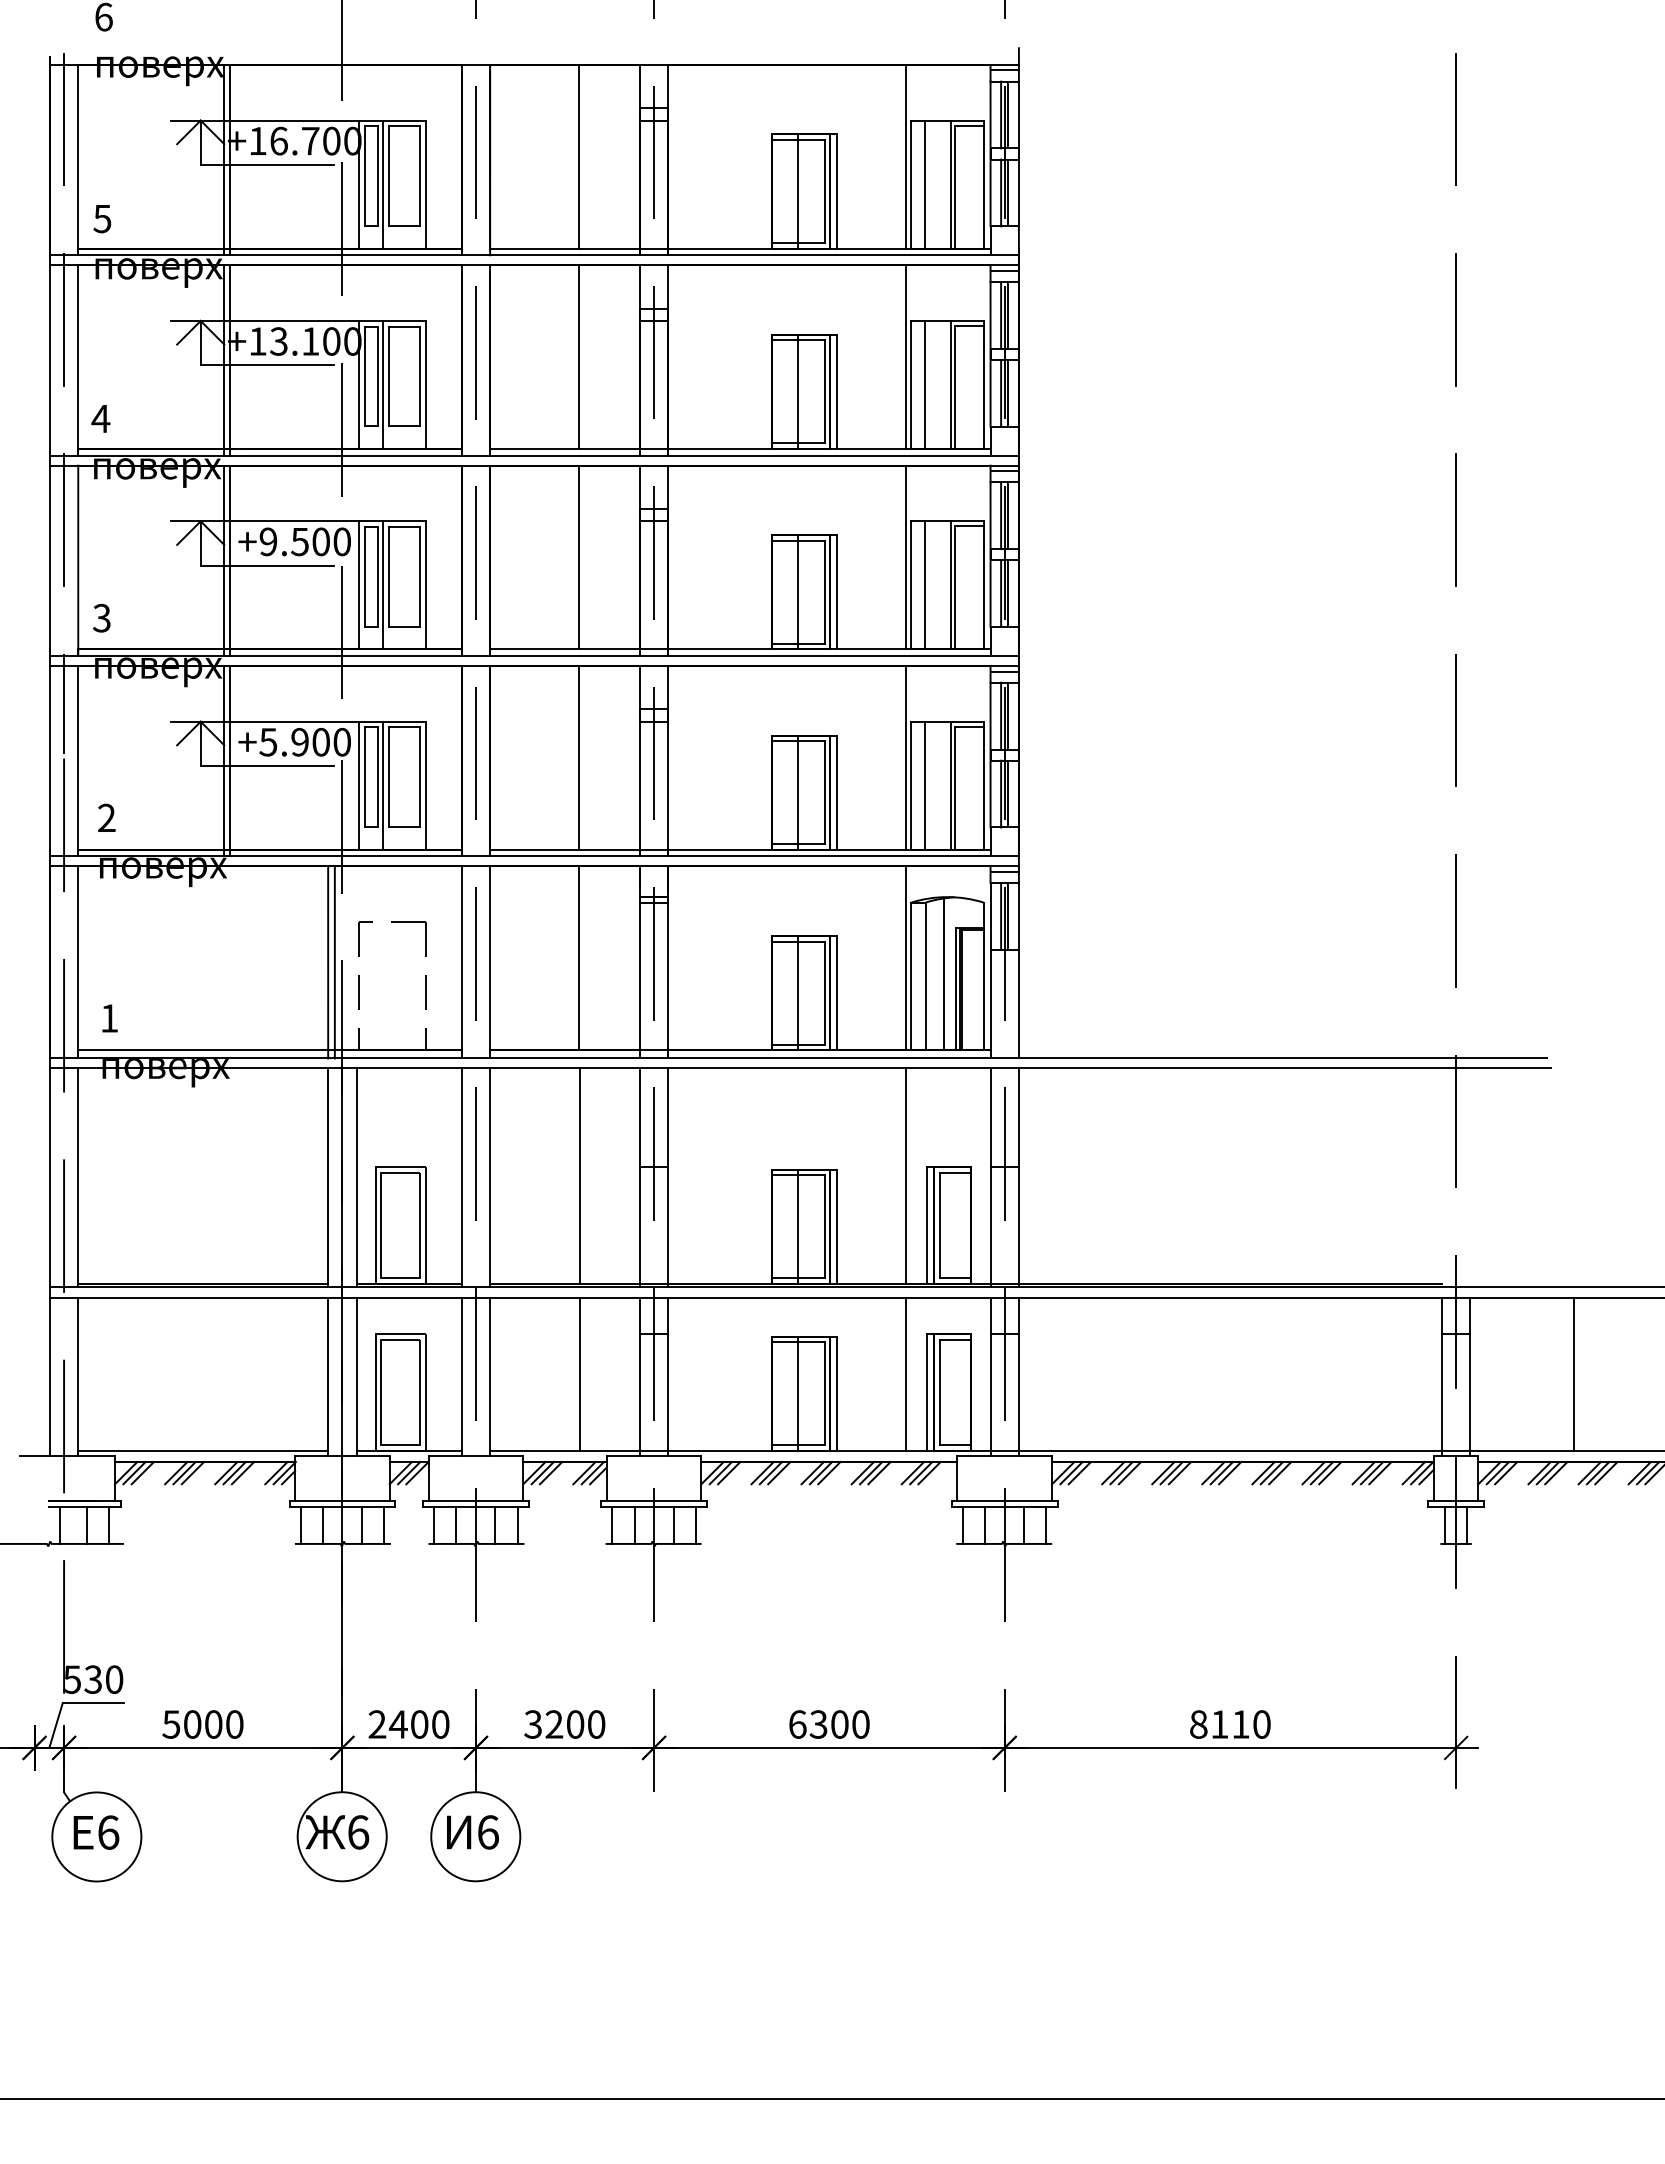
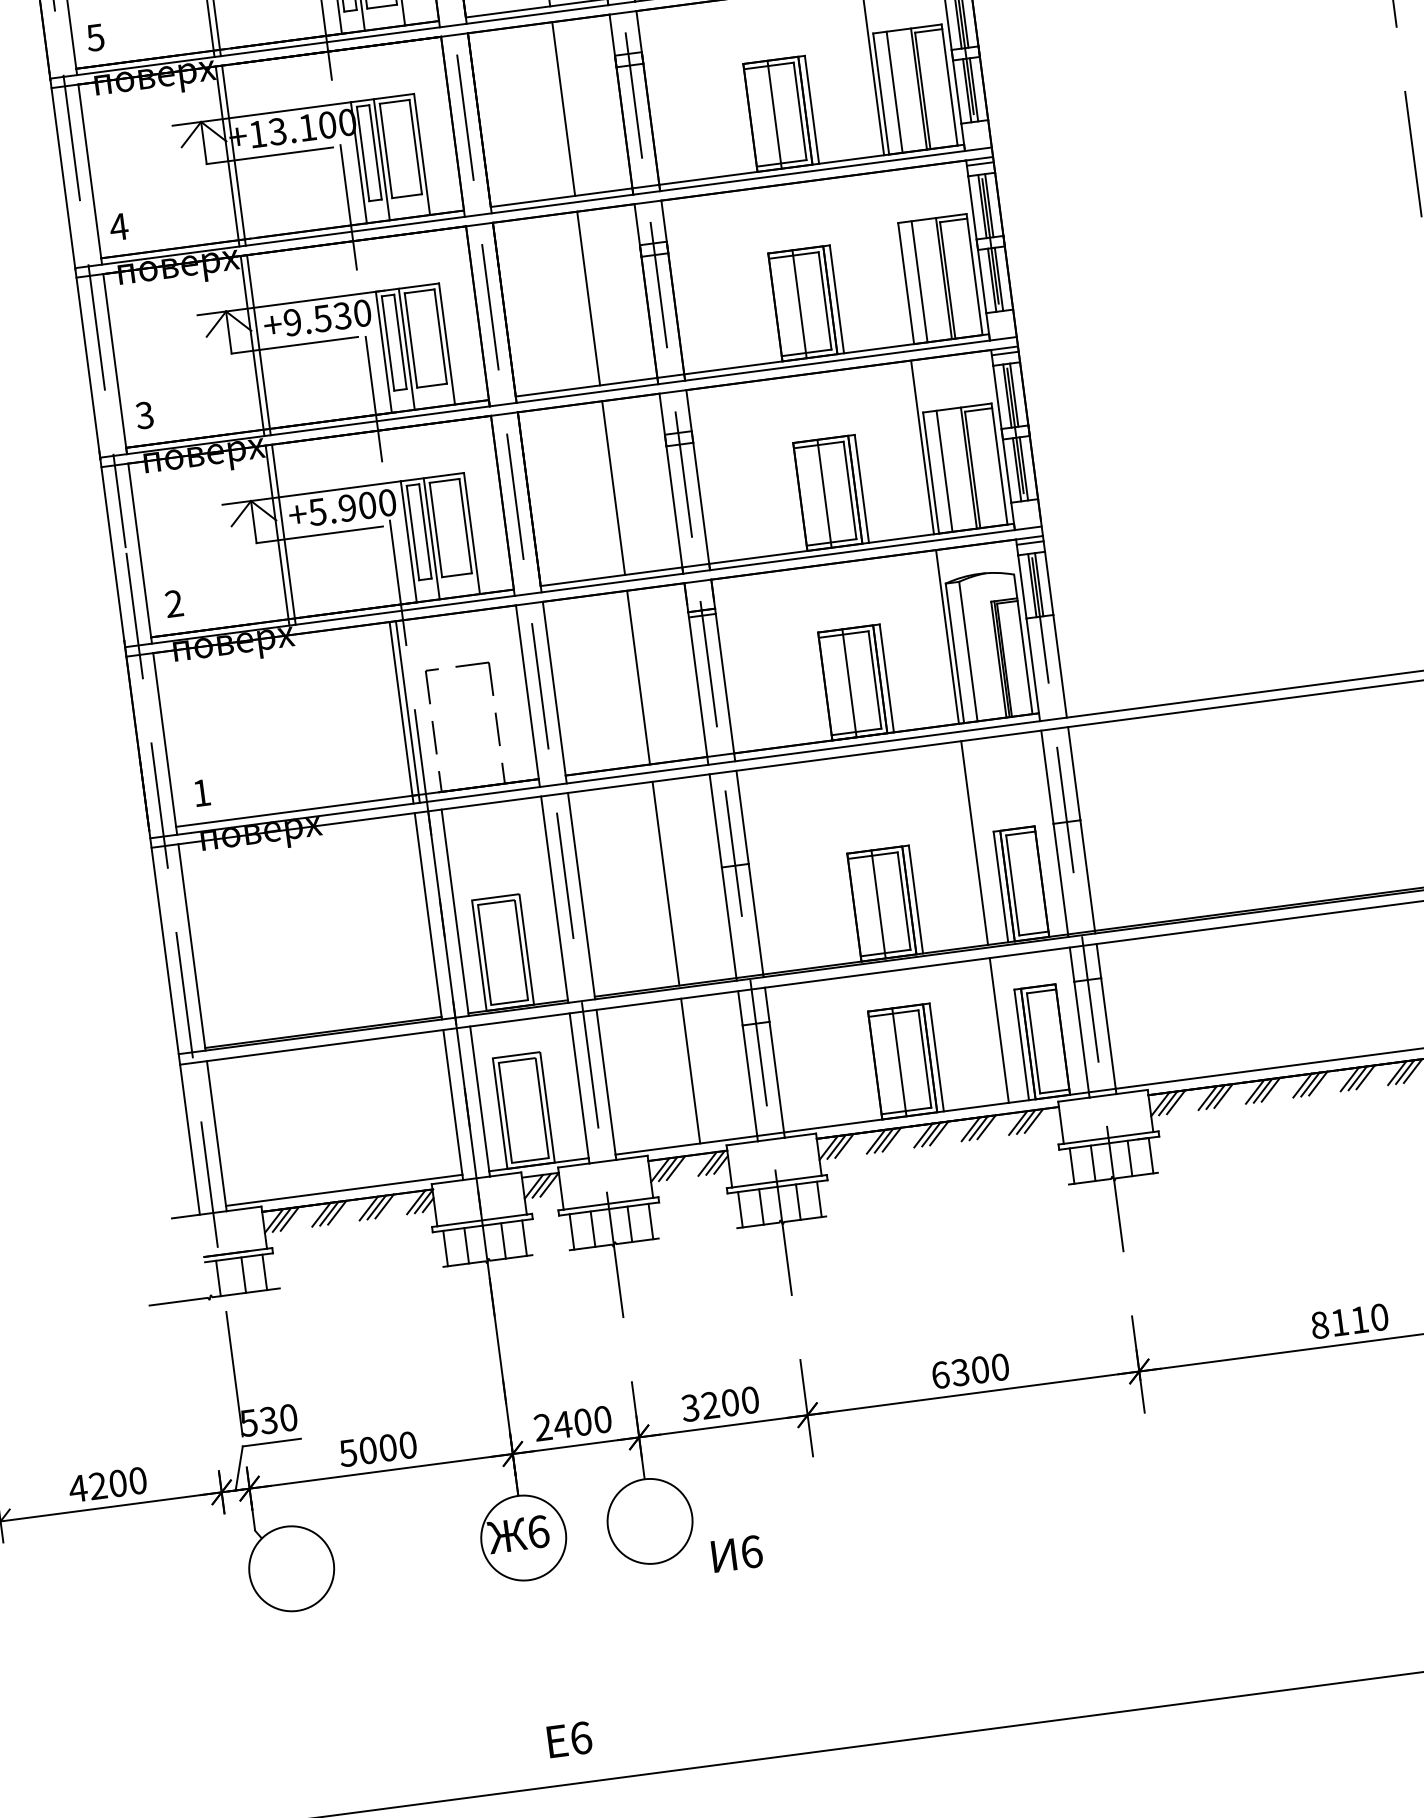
text: (320, 541) -> (341, 315), +9.500 -> +9.530
line: (905, 558) -> (897, 258), removed
line: (943, 973) -> (984, 646), removed
text: (96, 1832) -> (569, 1739), moved
text: (472, 1832) -> (736, 1554), moved

